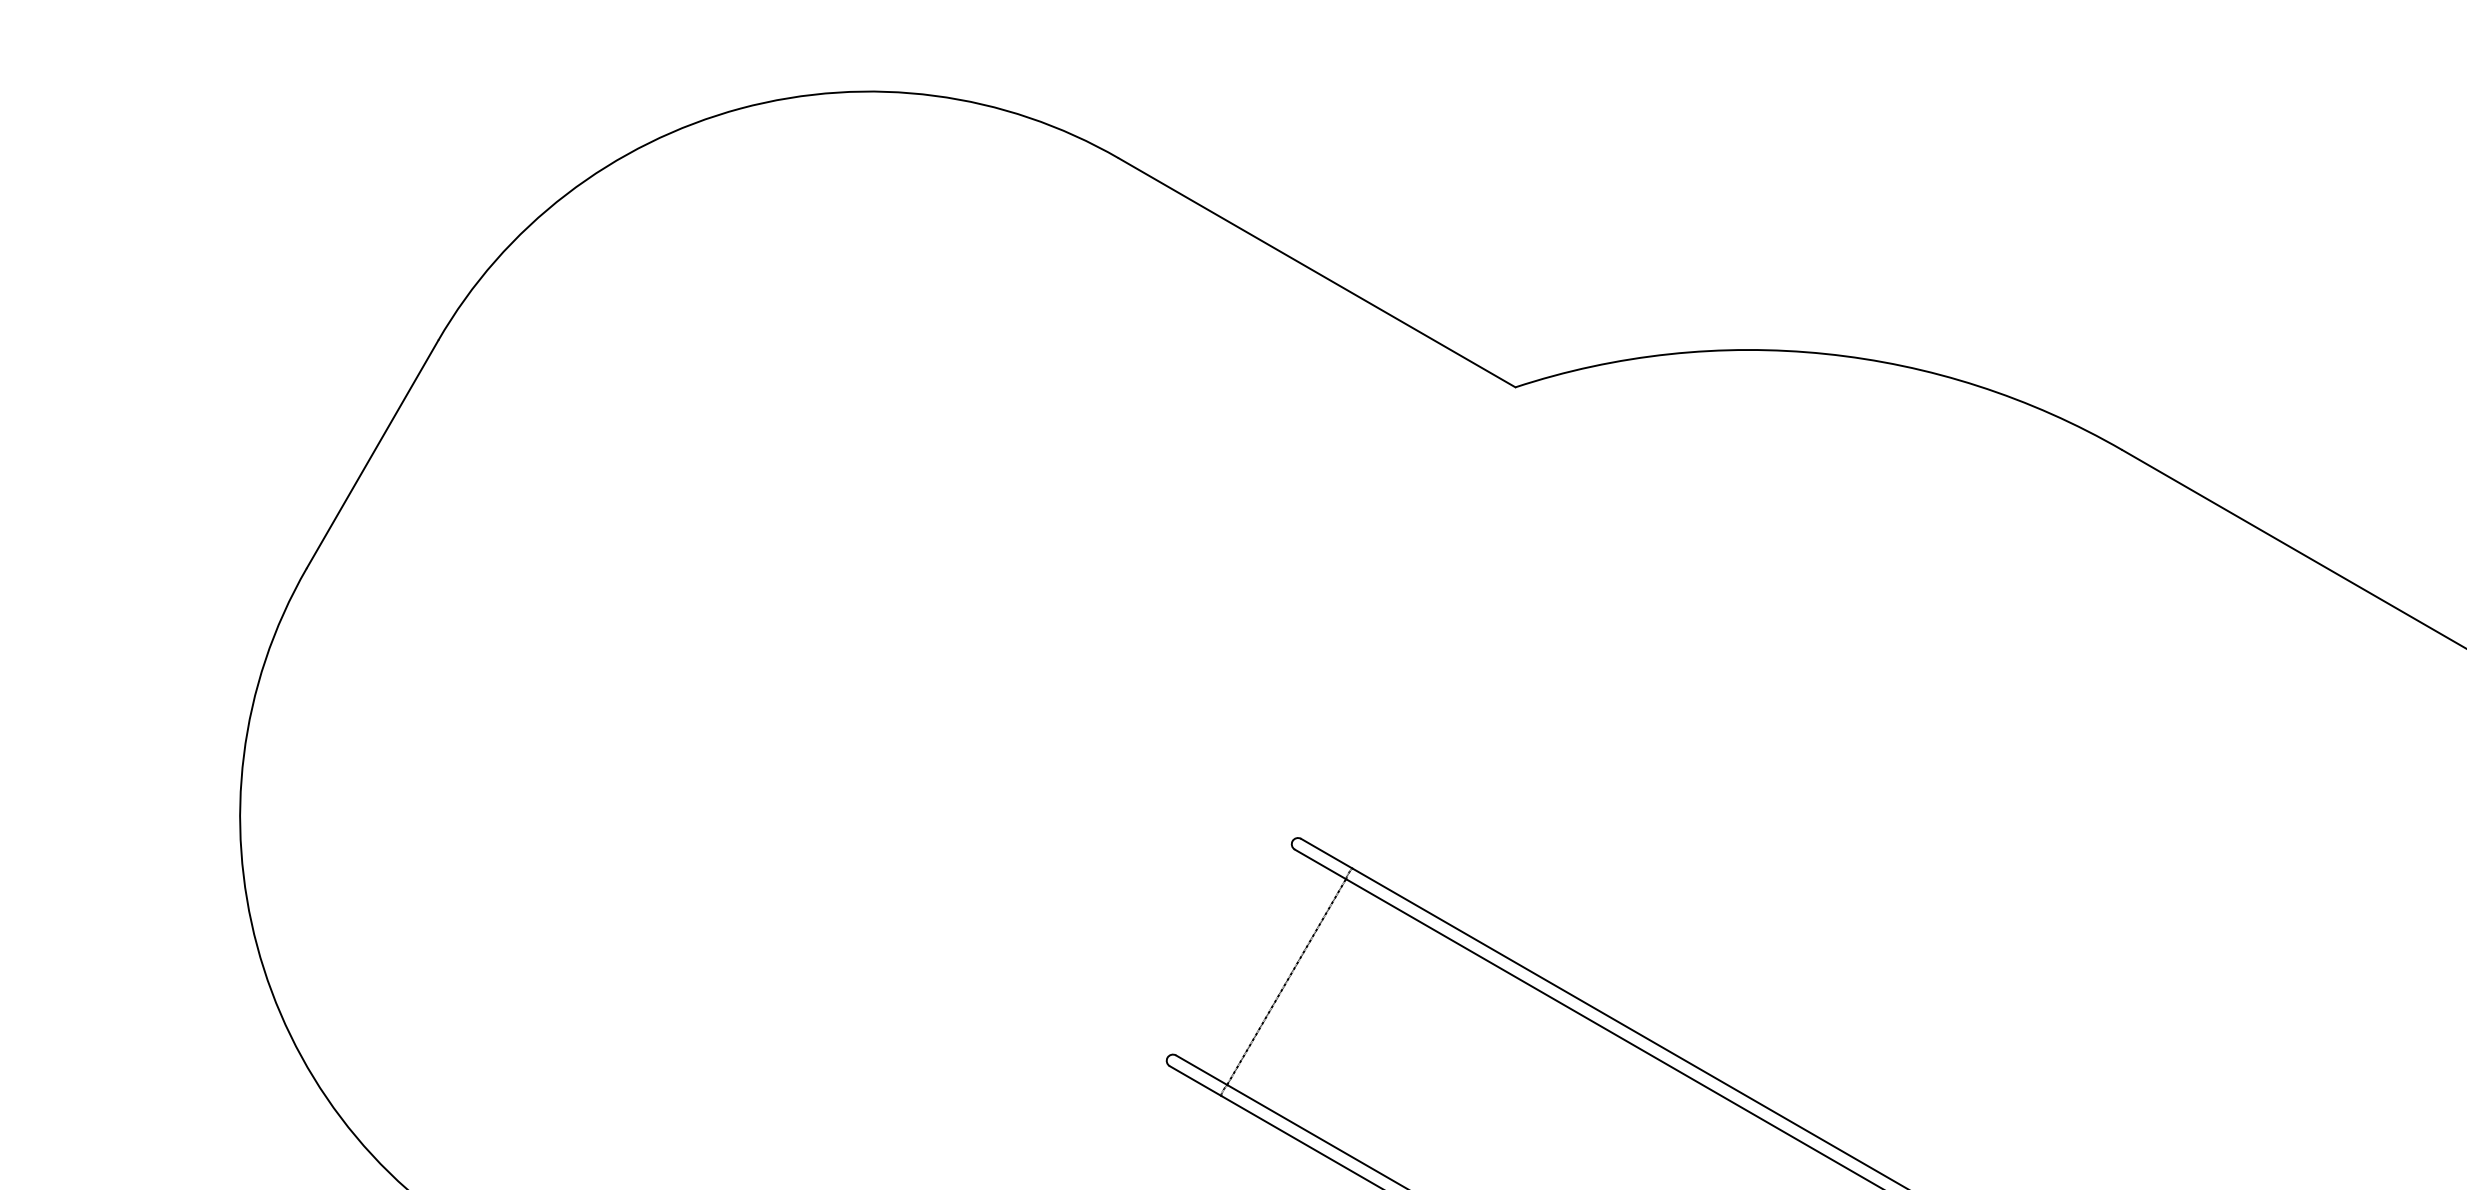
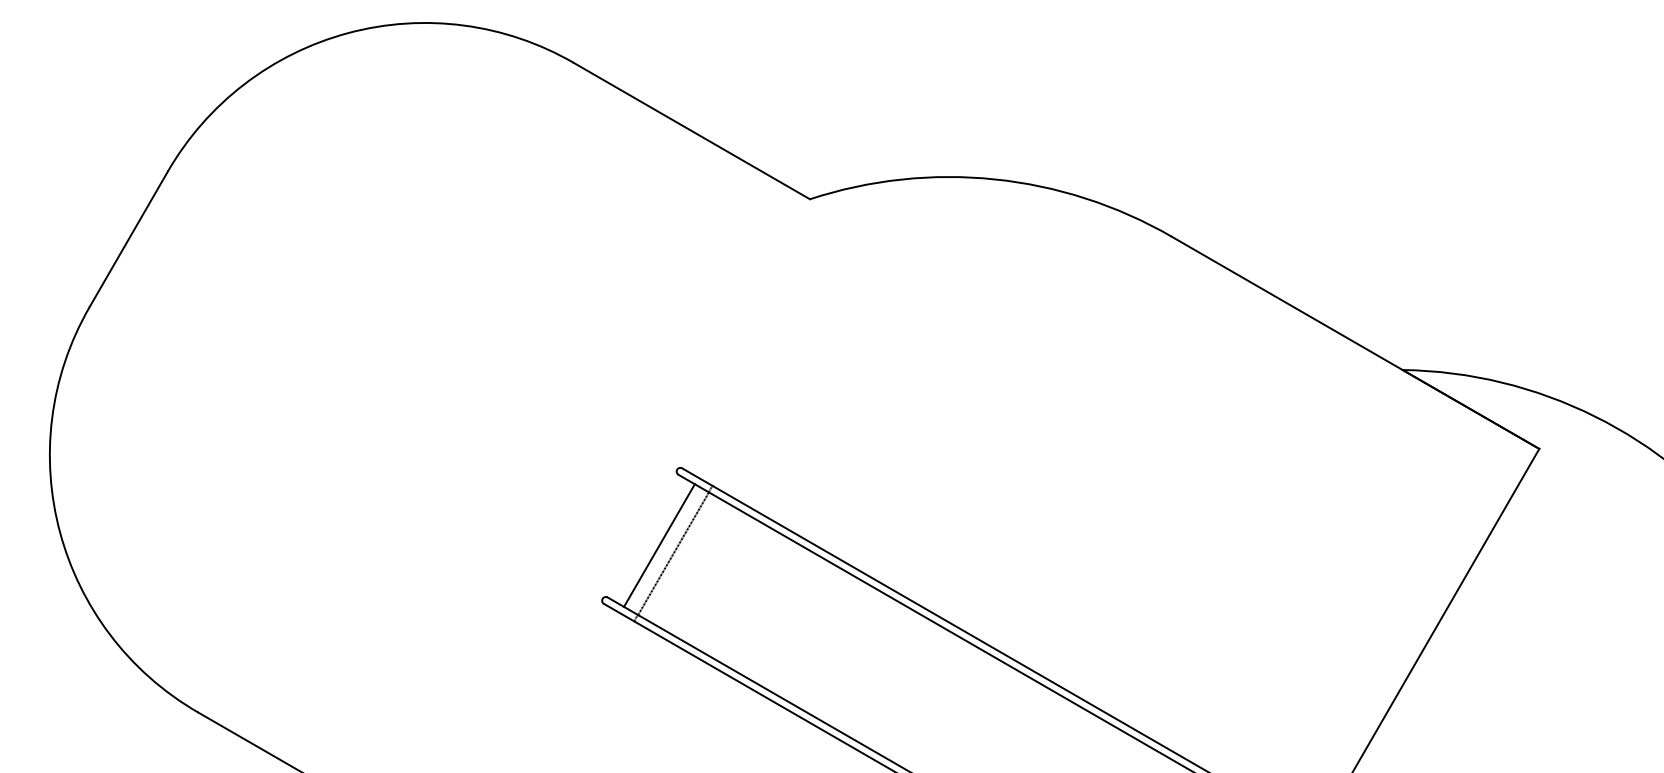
line: (1262, 968) -> (659, 545), added

